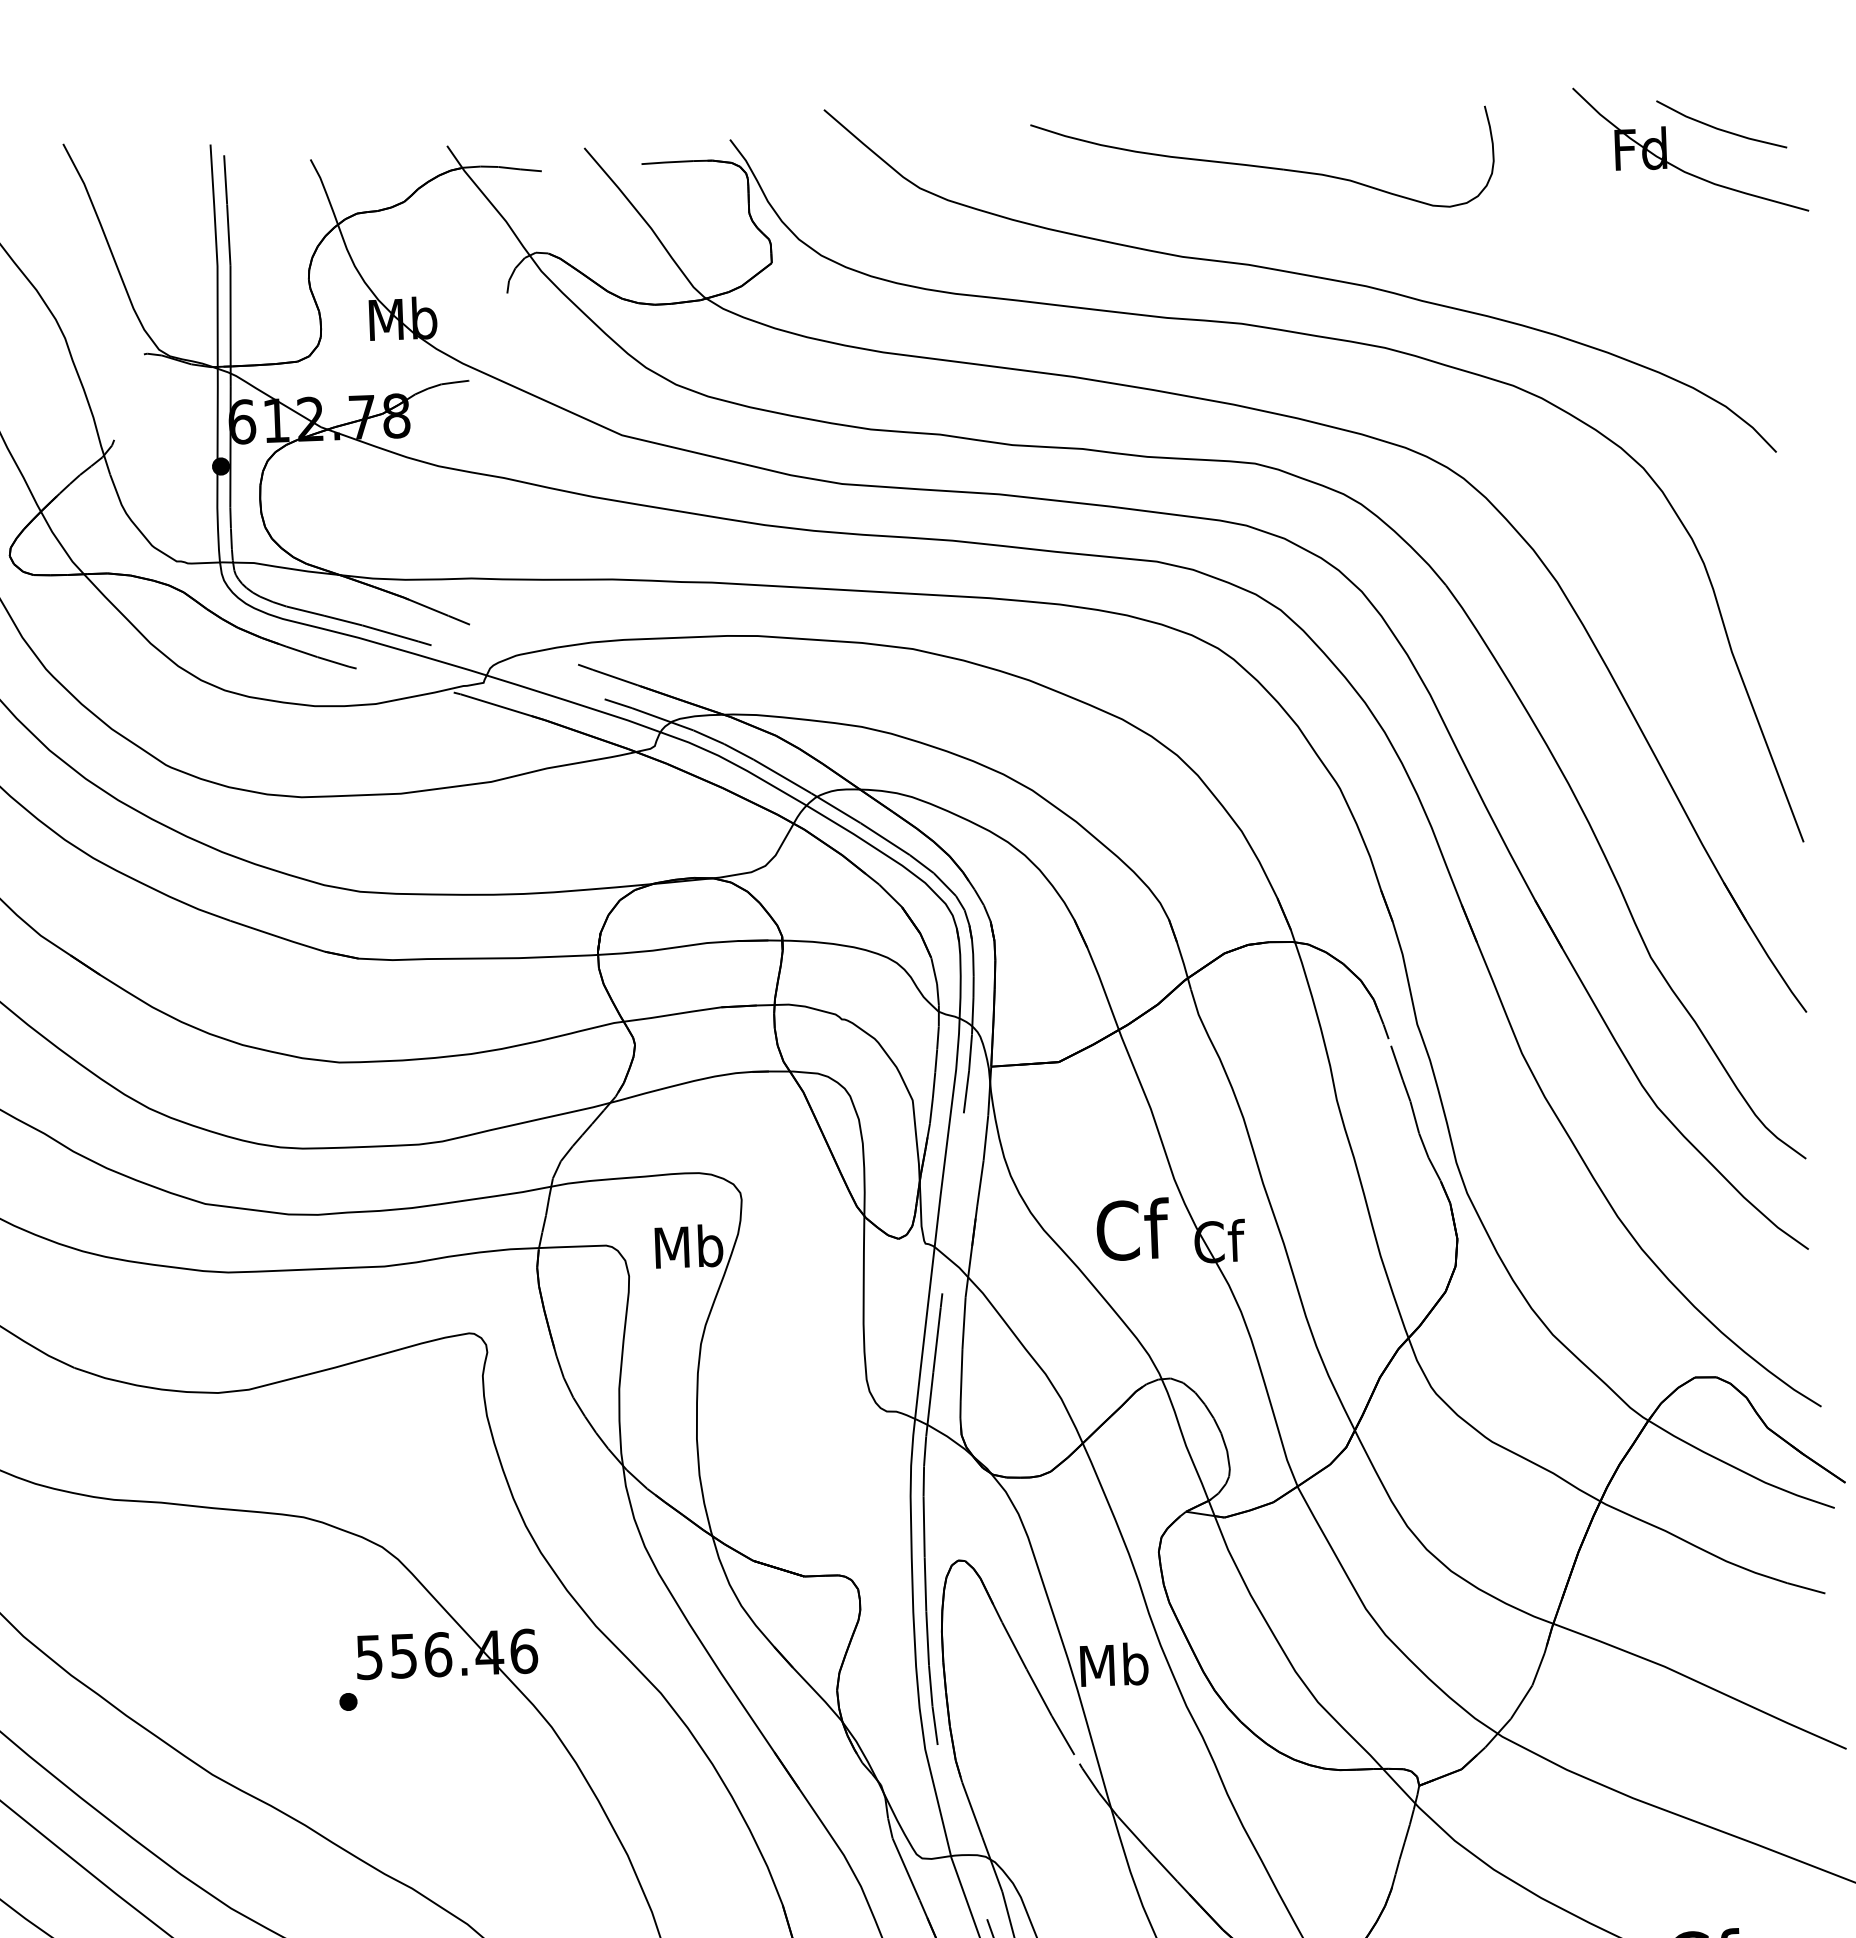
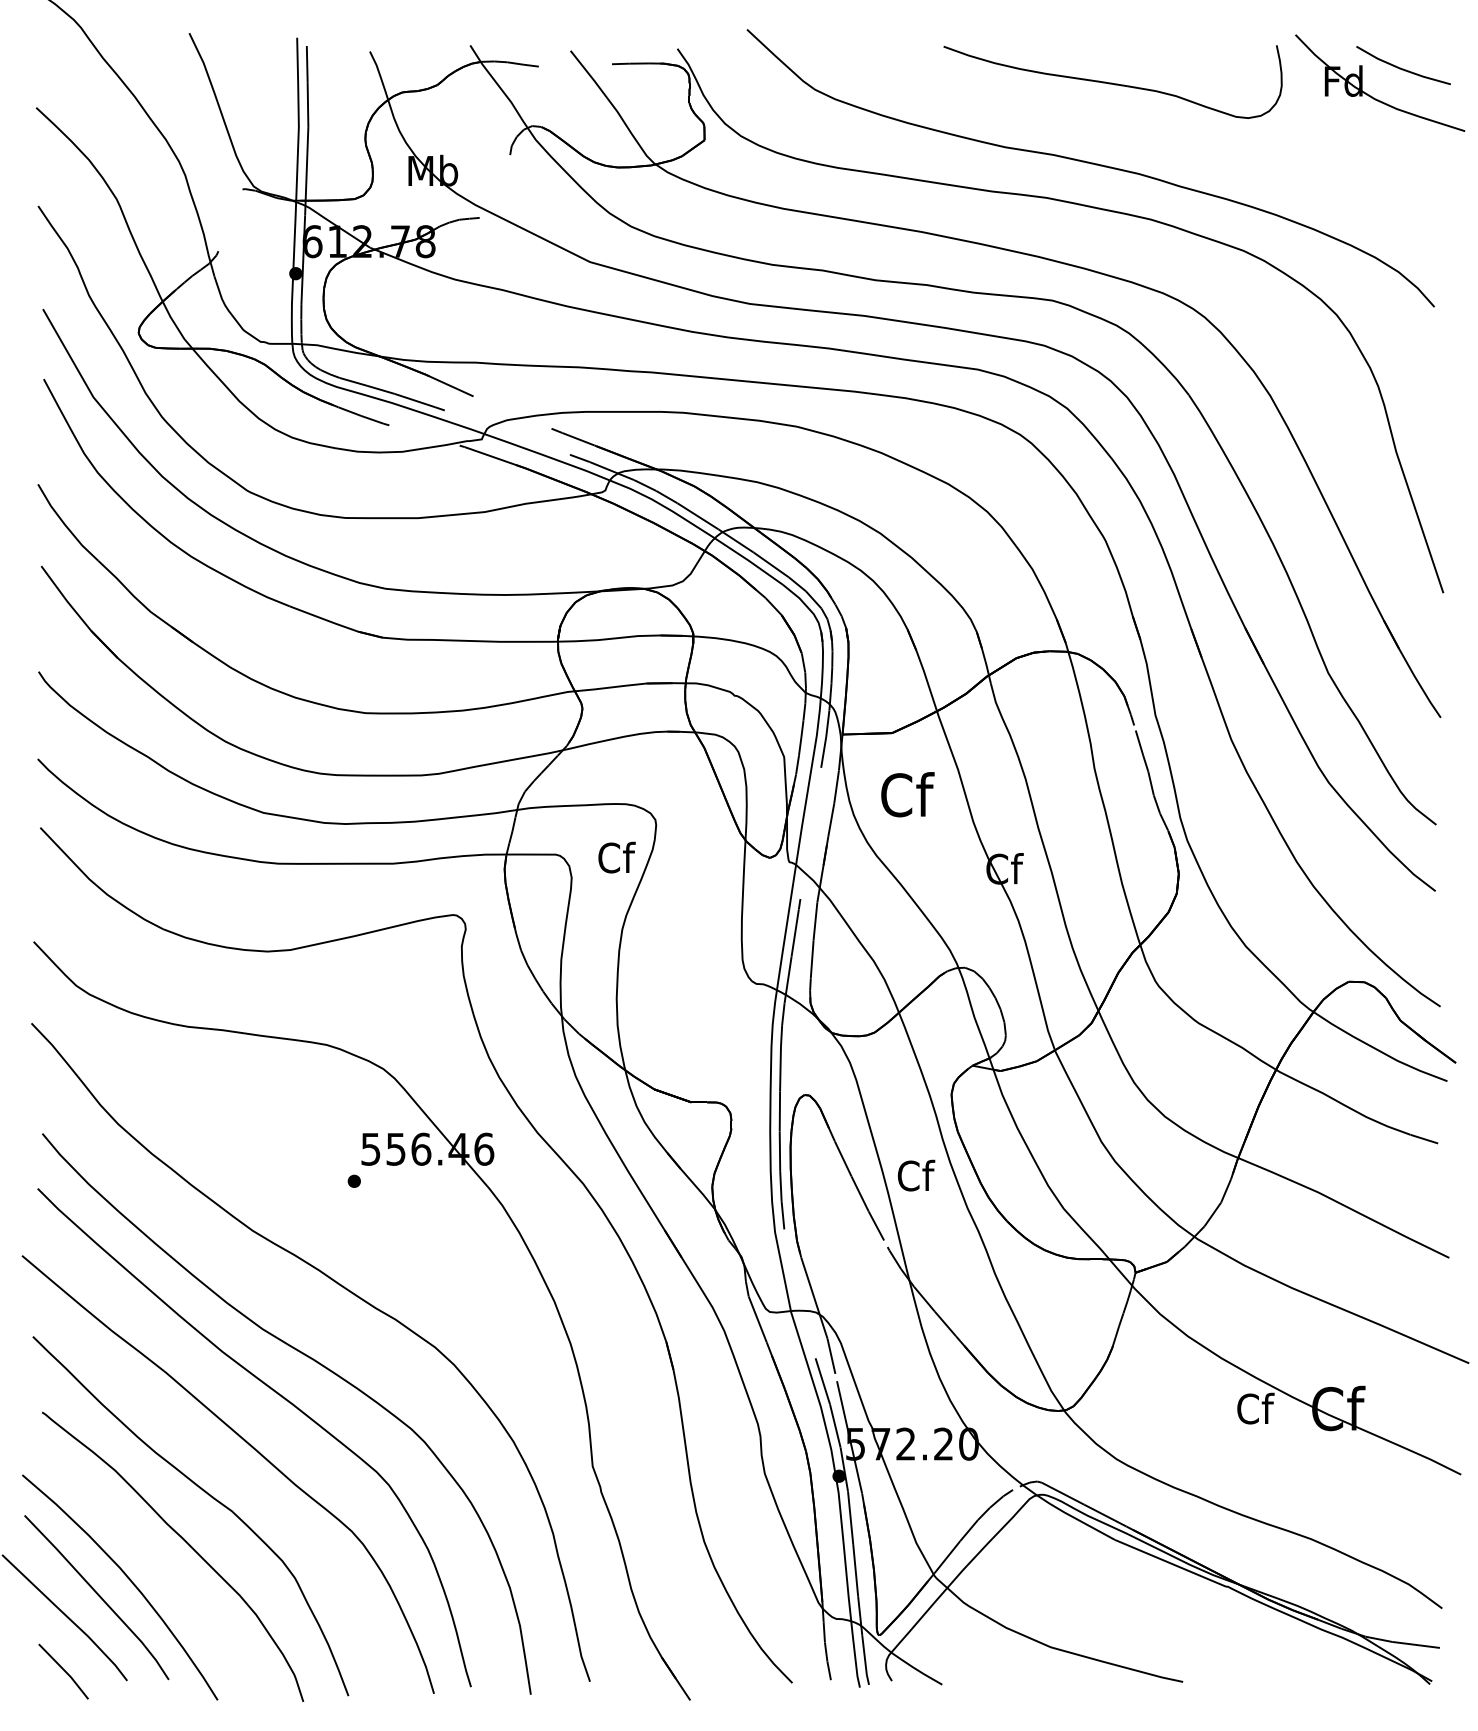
part: (1262, 163) -> (1112, 81), moved
text: (1132, 1229) -> (907, 794), moved
text: (689, 1246) -> (616, 857), Mb -> Cf
text: (1113, 1664) -> (915, 1175), Mb -> Cf

